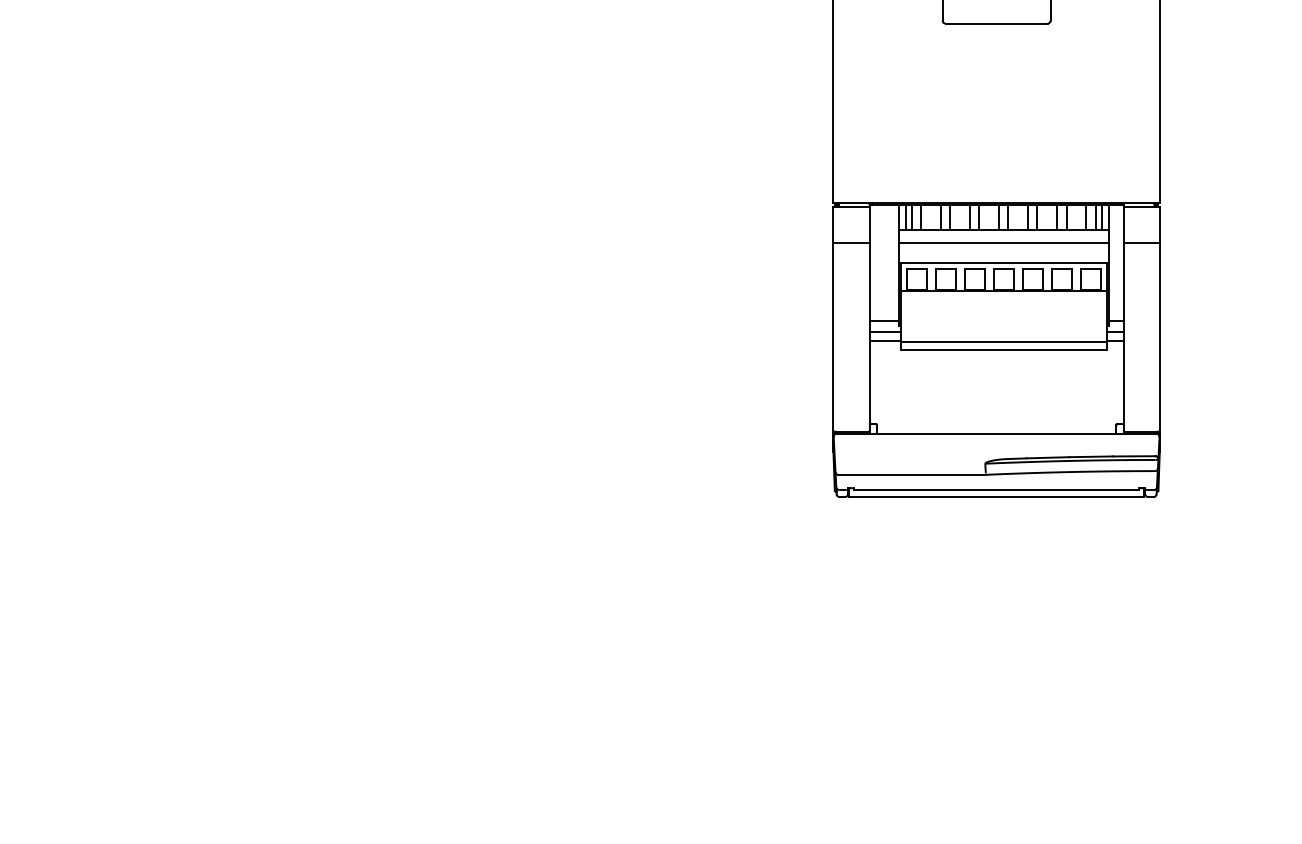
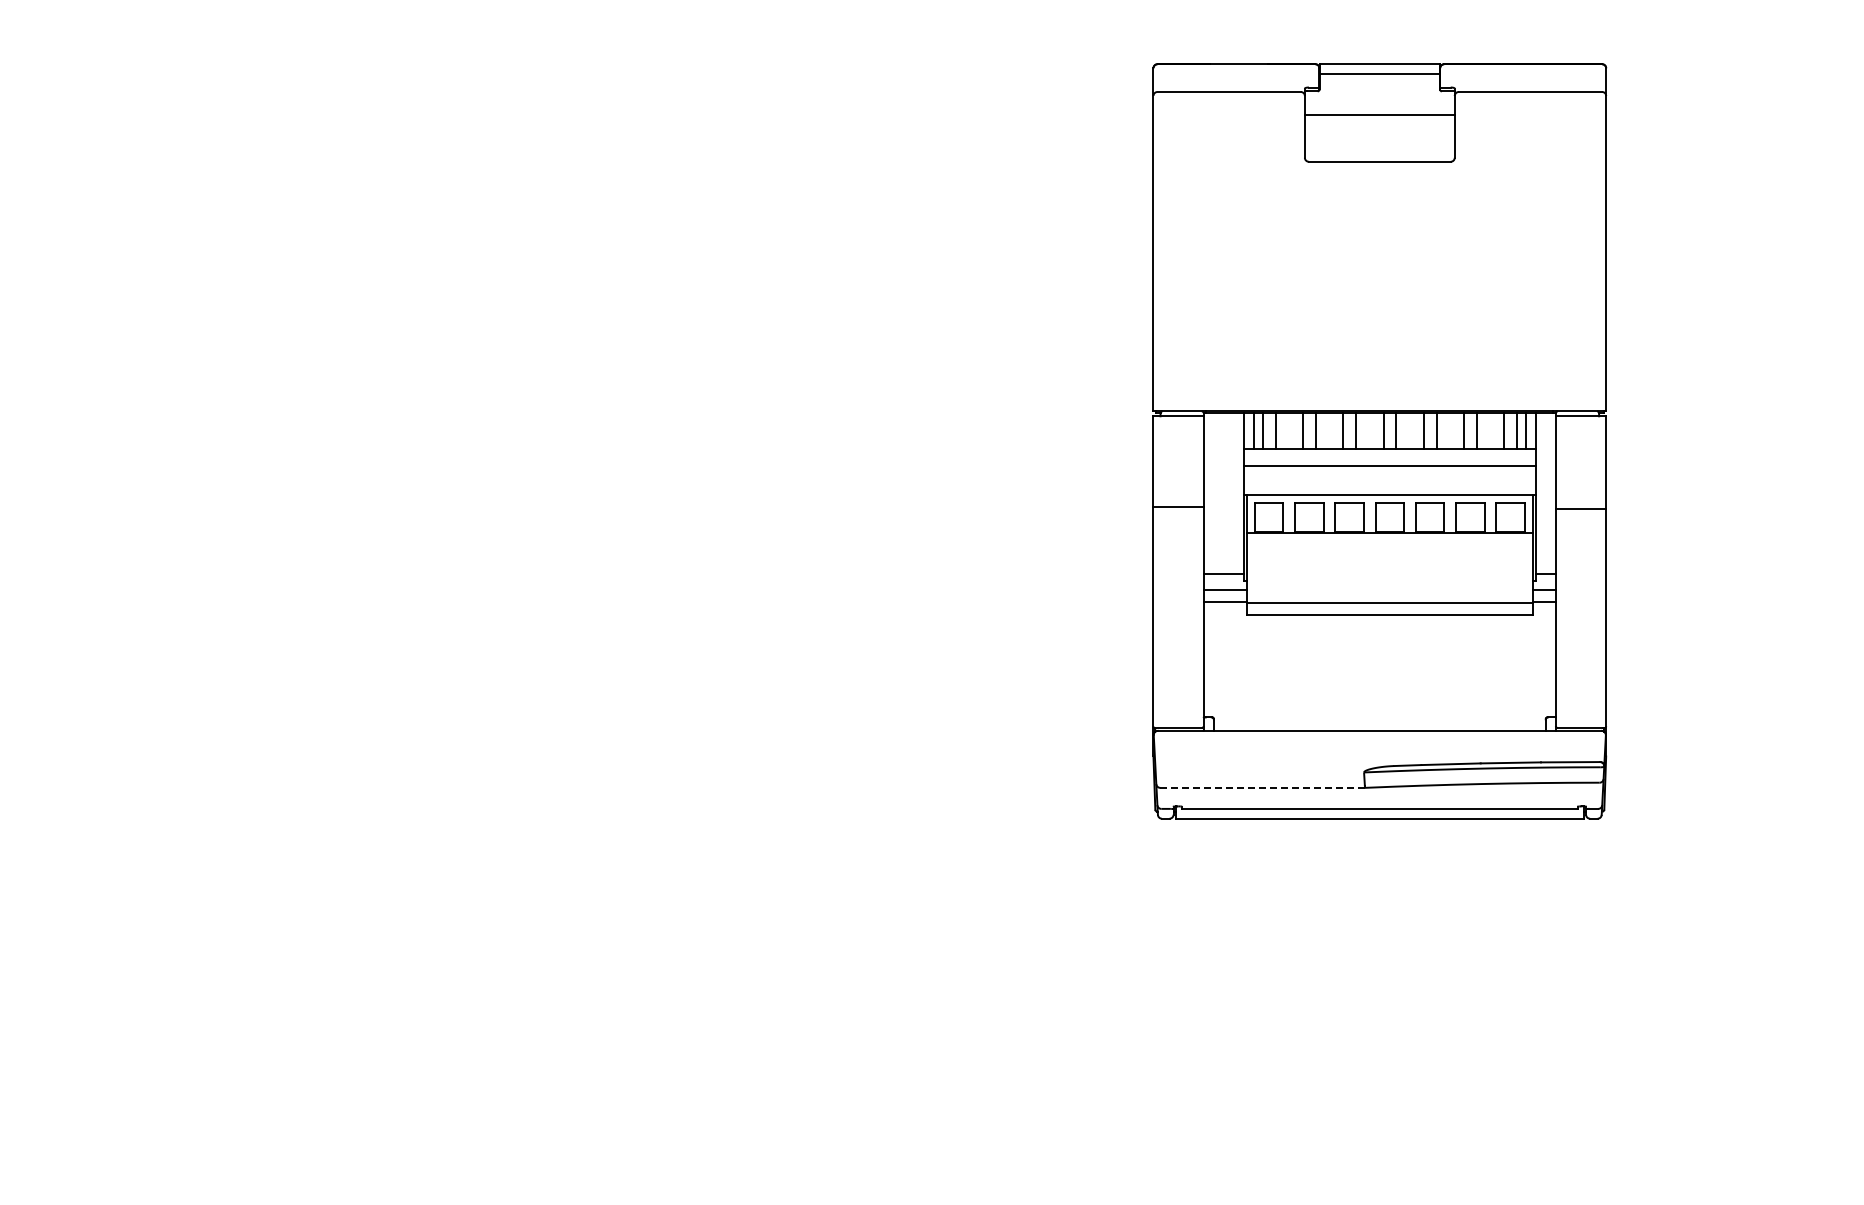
line: (851, 243) -> (1178, 506), moved
line: (1141, 243) -> (1580, 508), moved
line: (912, 474) -> (1262, 787), solid -> dashed

